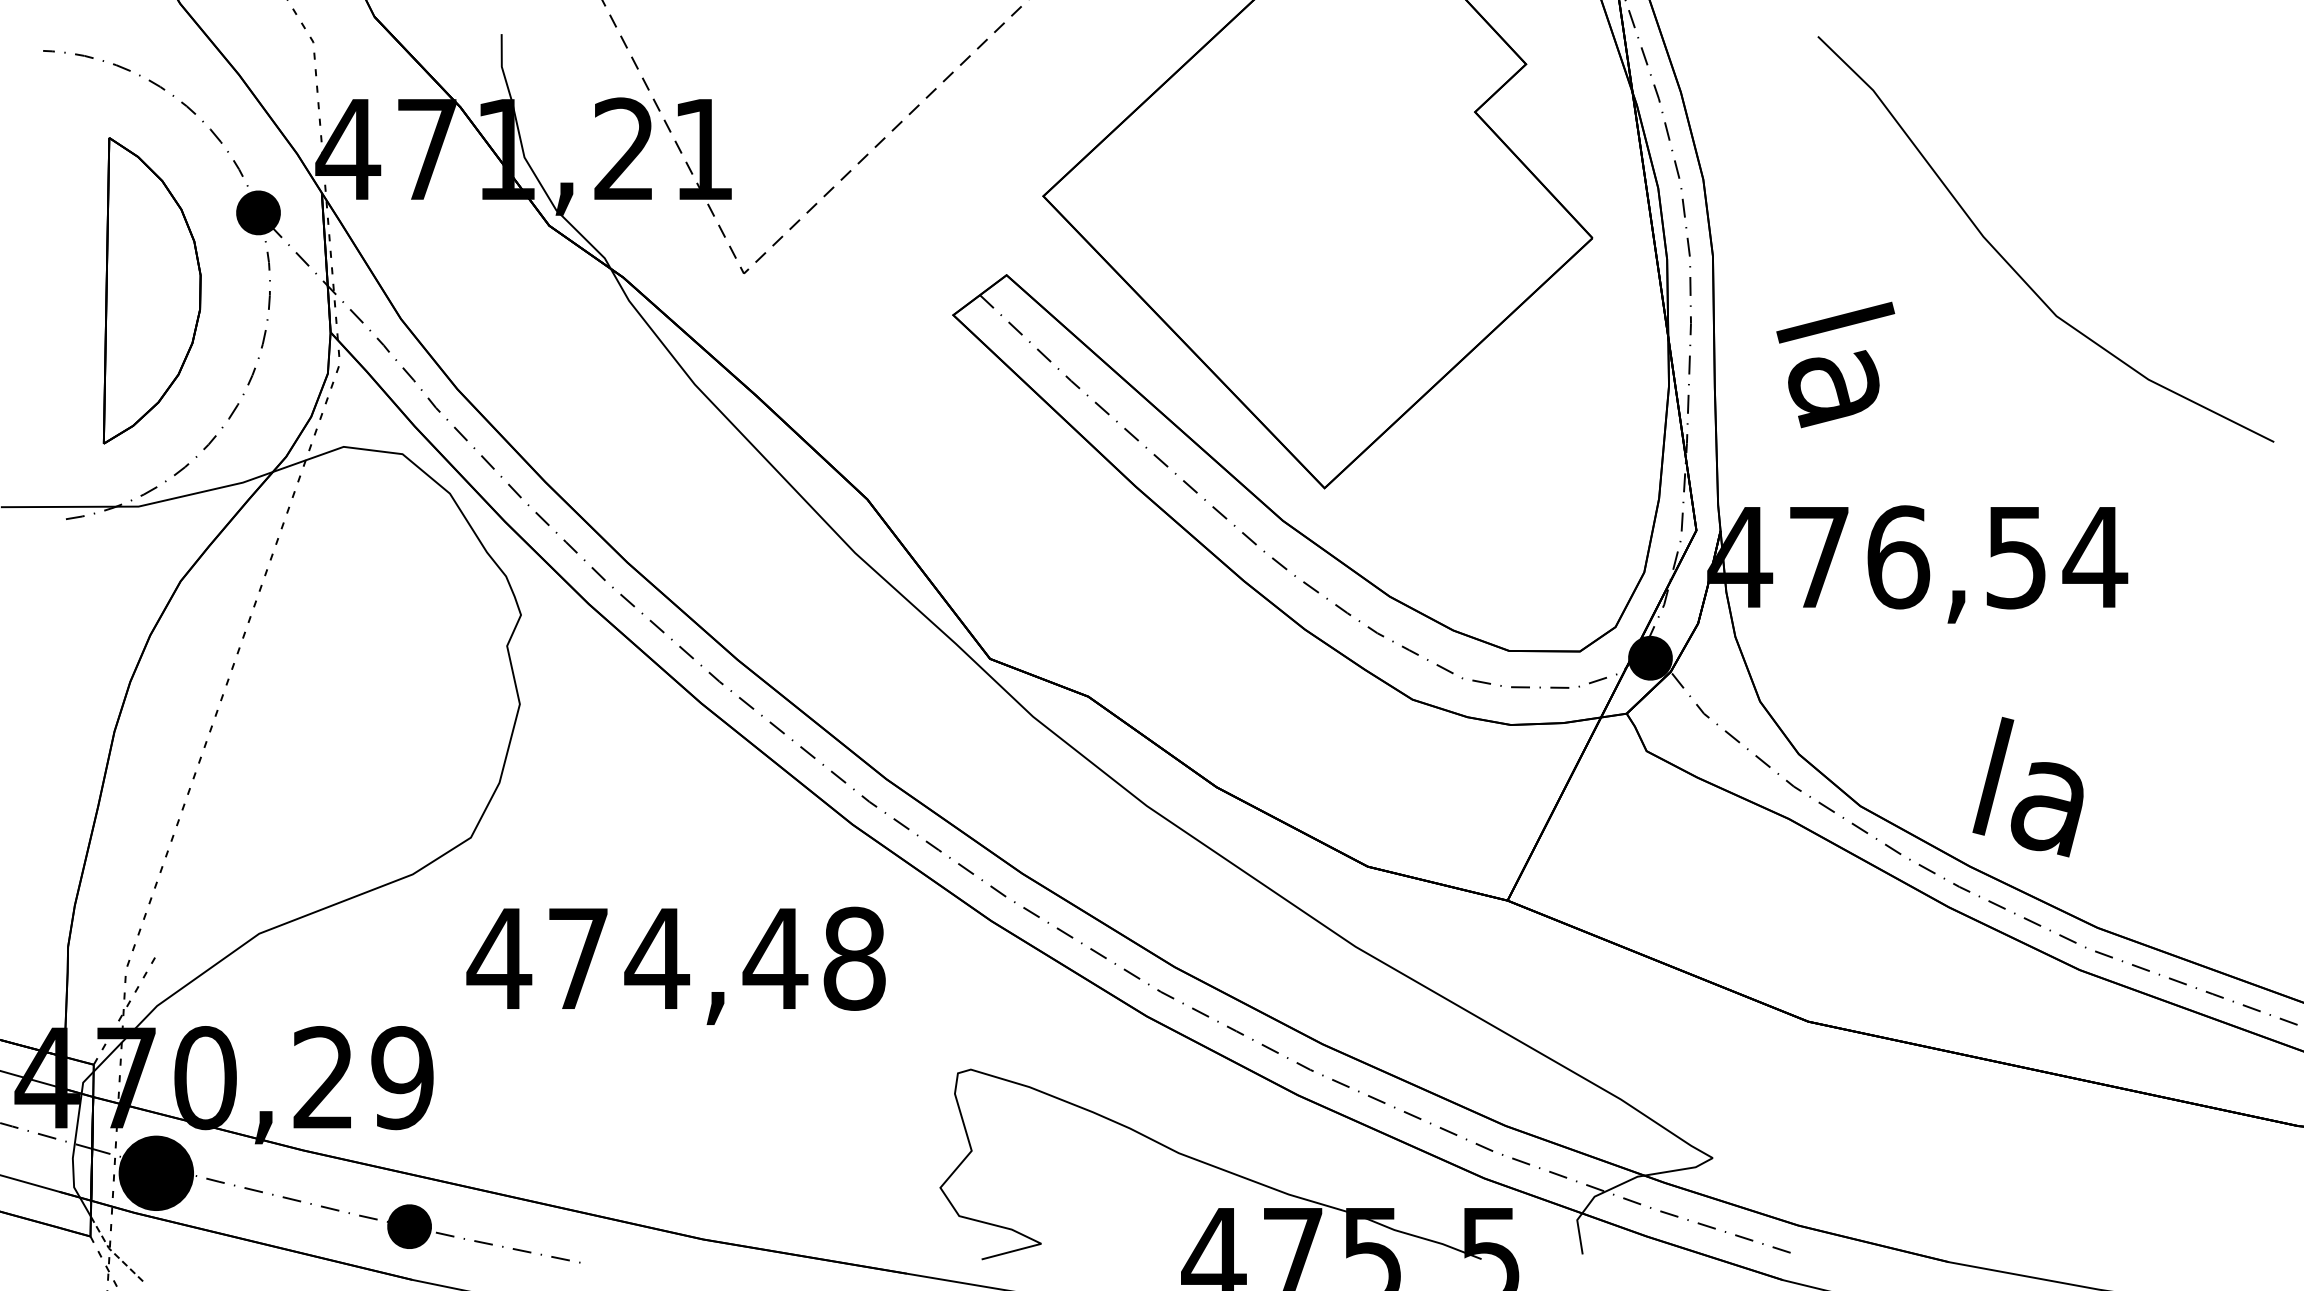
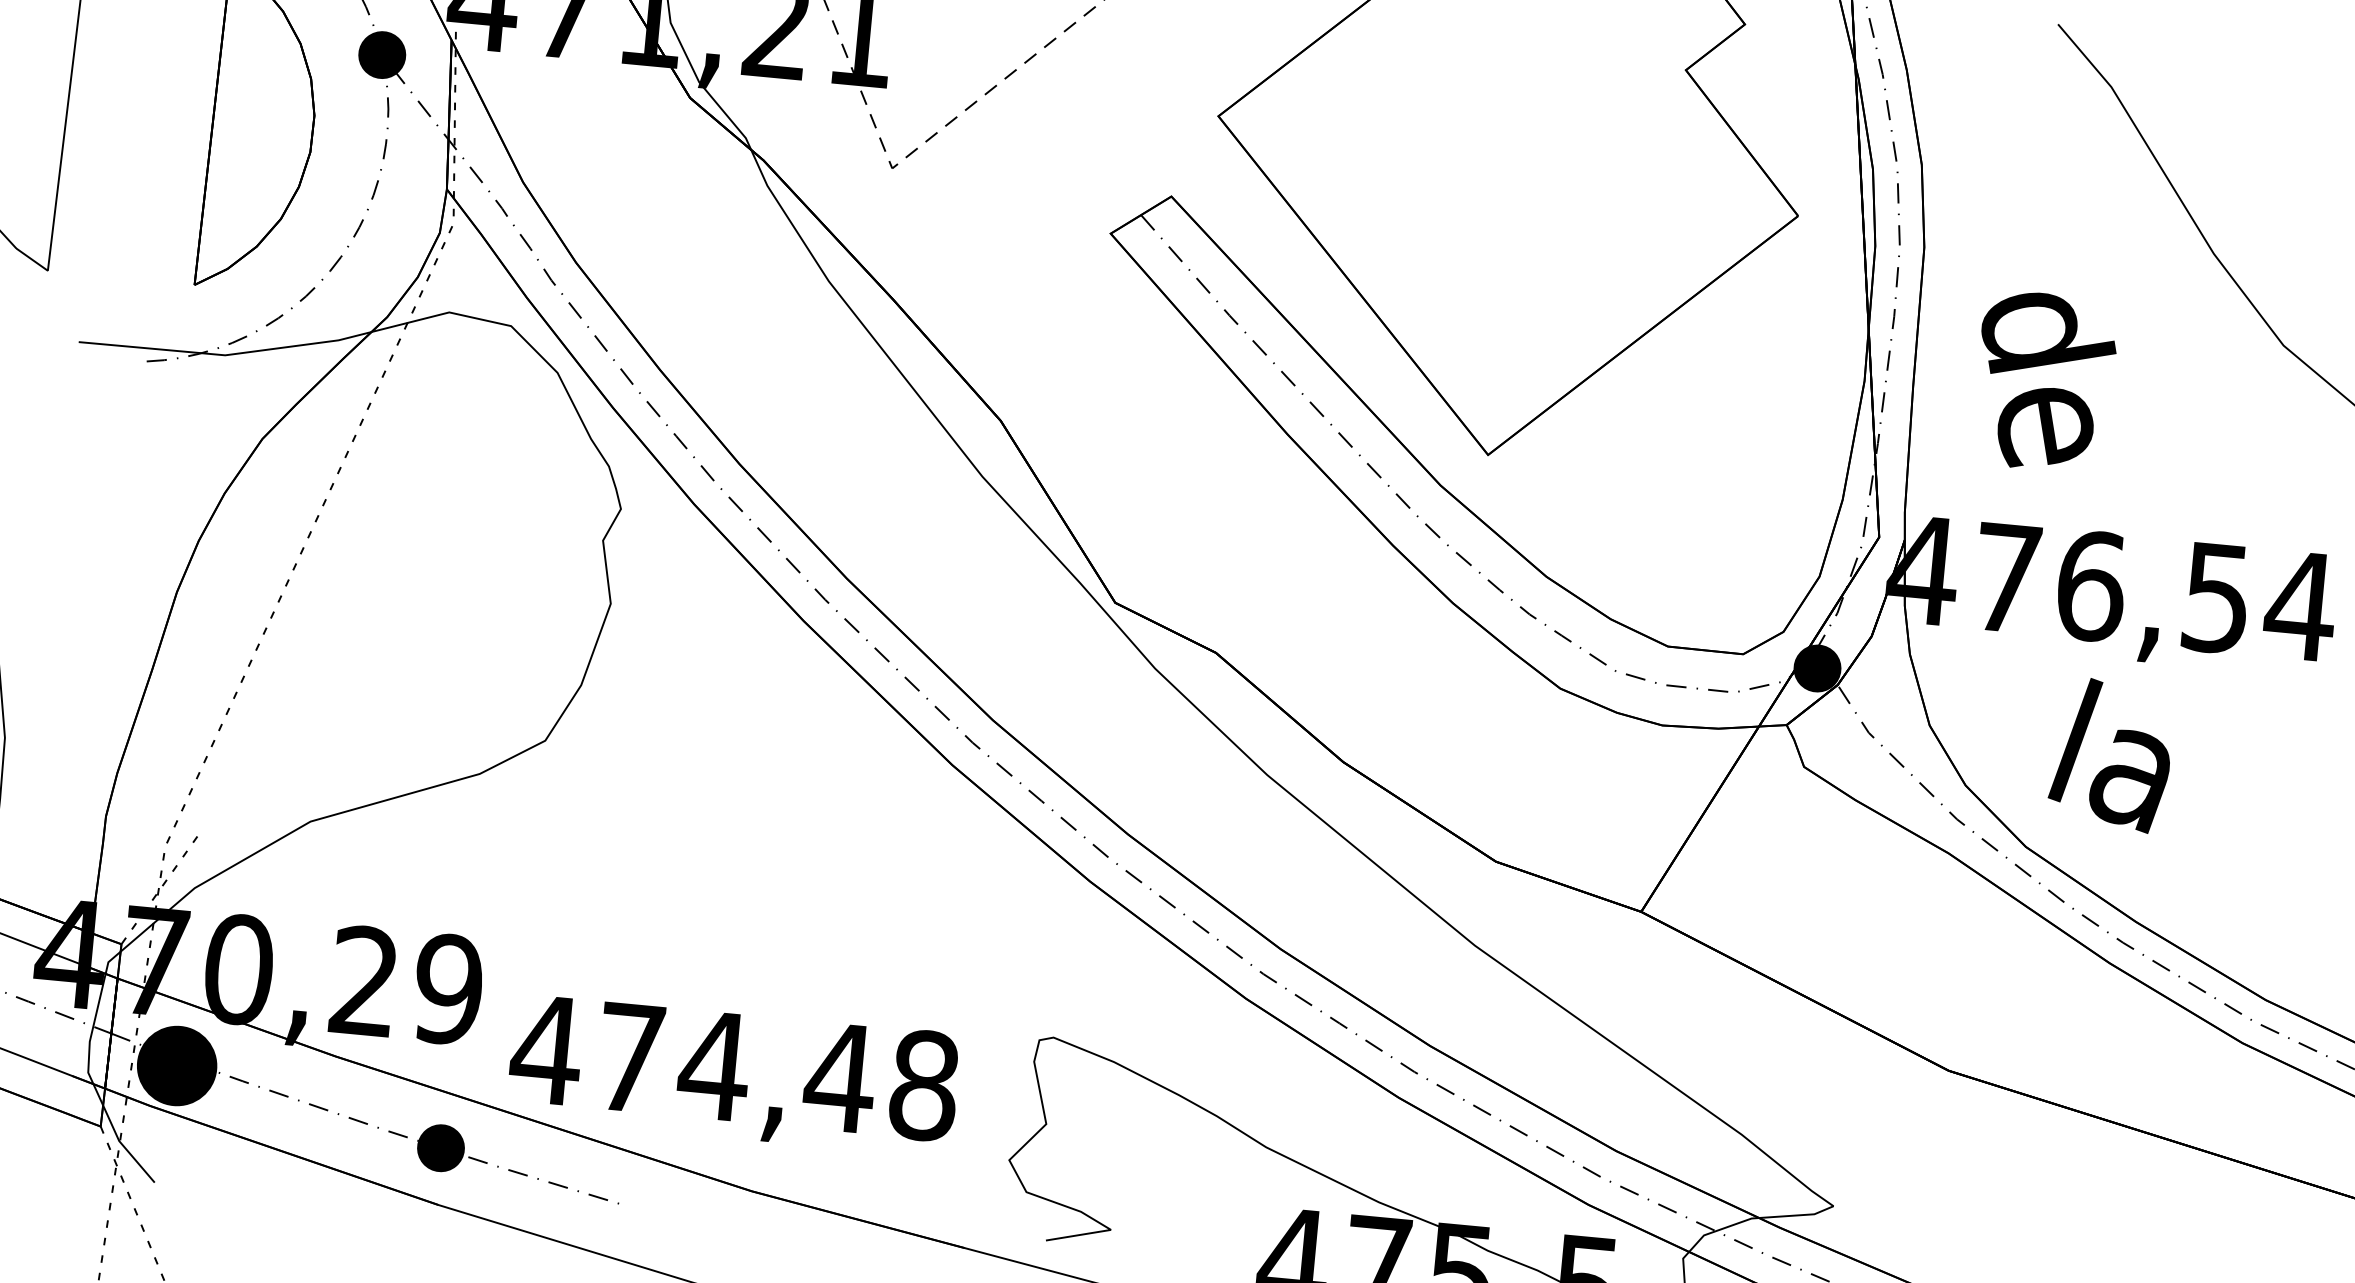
text: (1837, 371) -> (2045, 382), la -> de
text: (2027, 786) -> (2110, 754), moved
text: (675, 965) -> (733, 1074), moved
line: (113, 1253) -> (123, 1146), dashed -> solid

